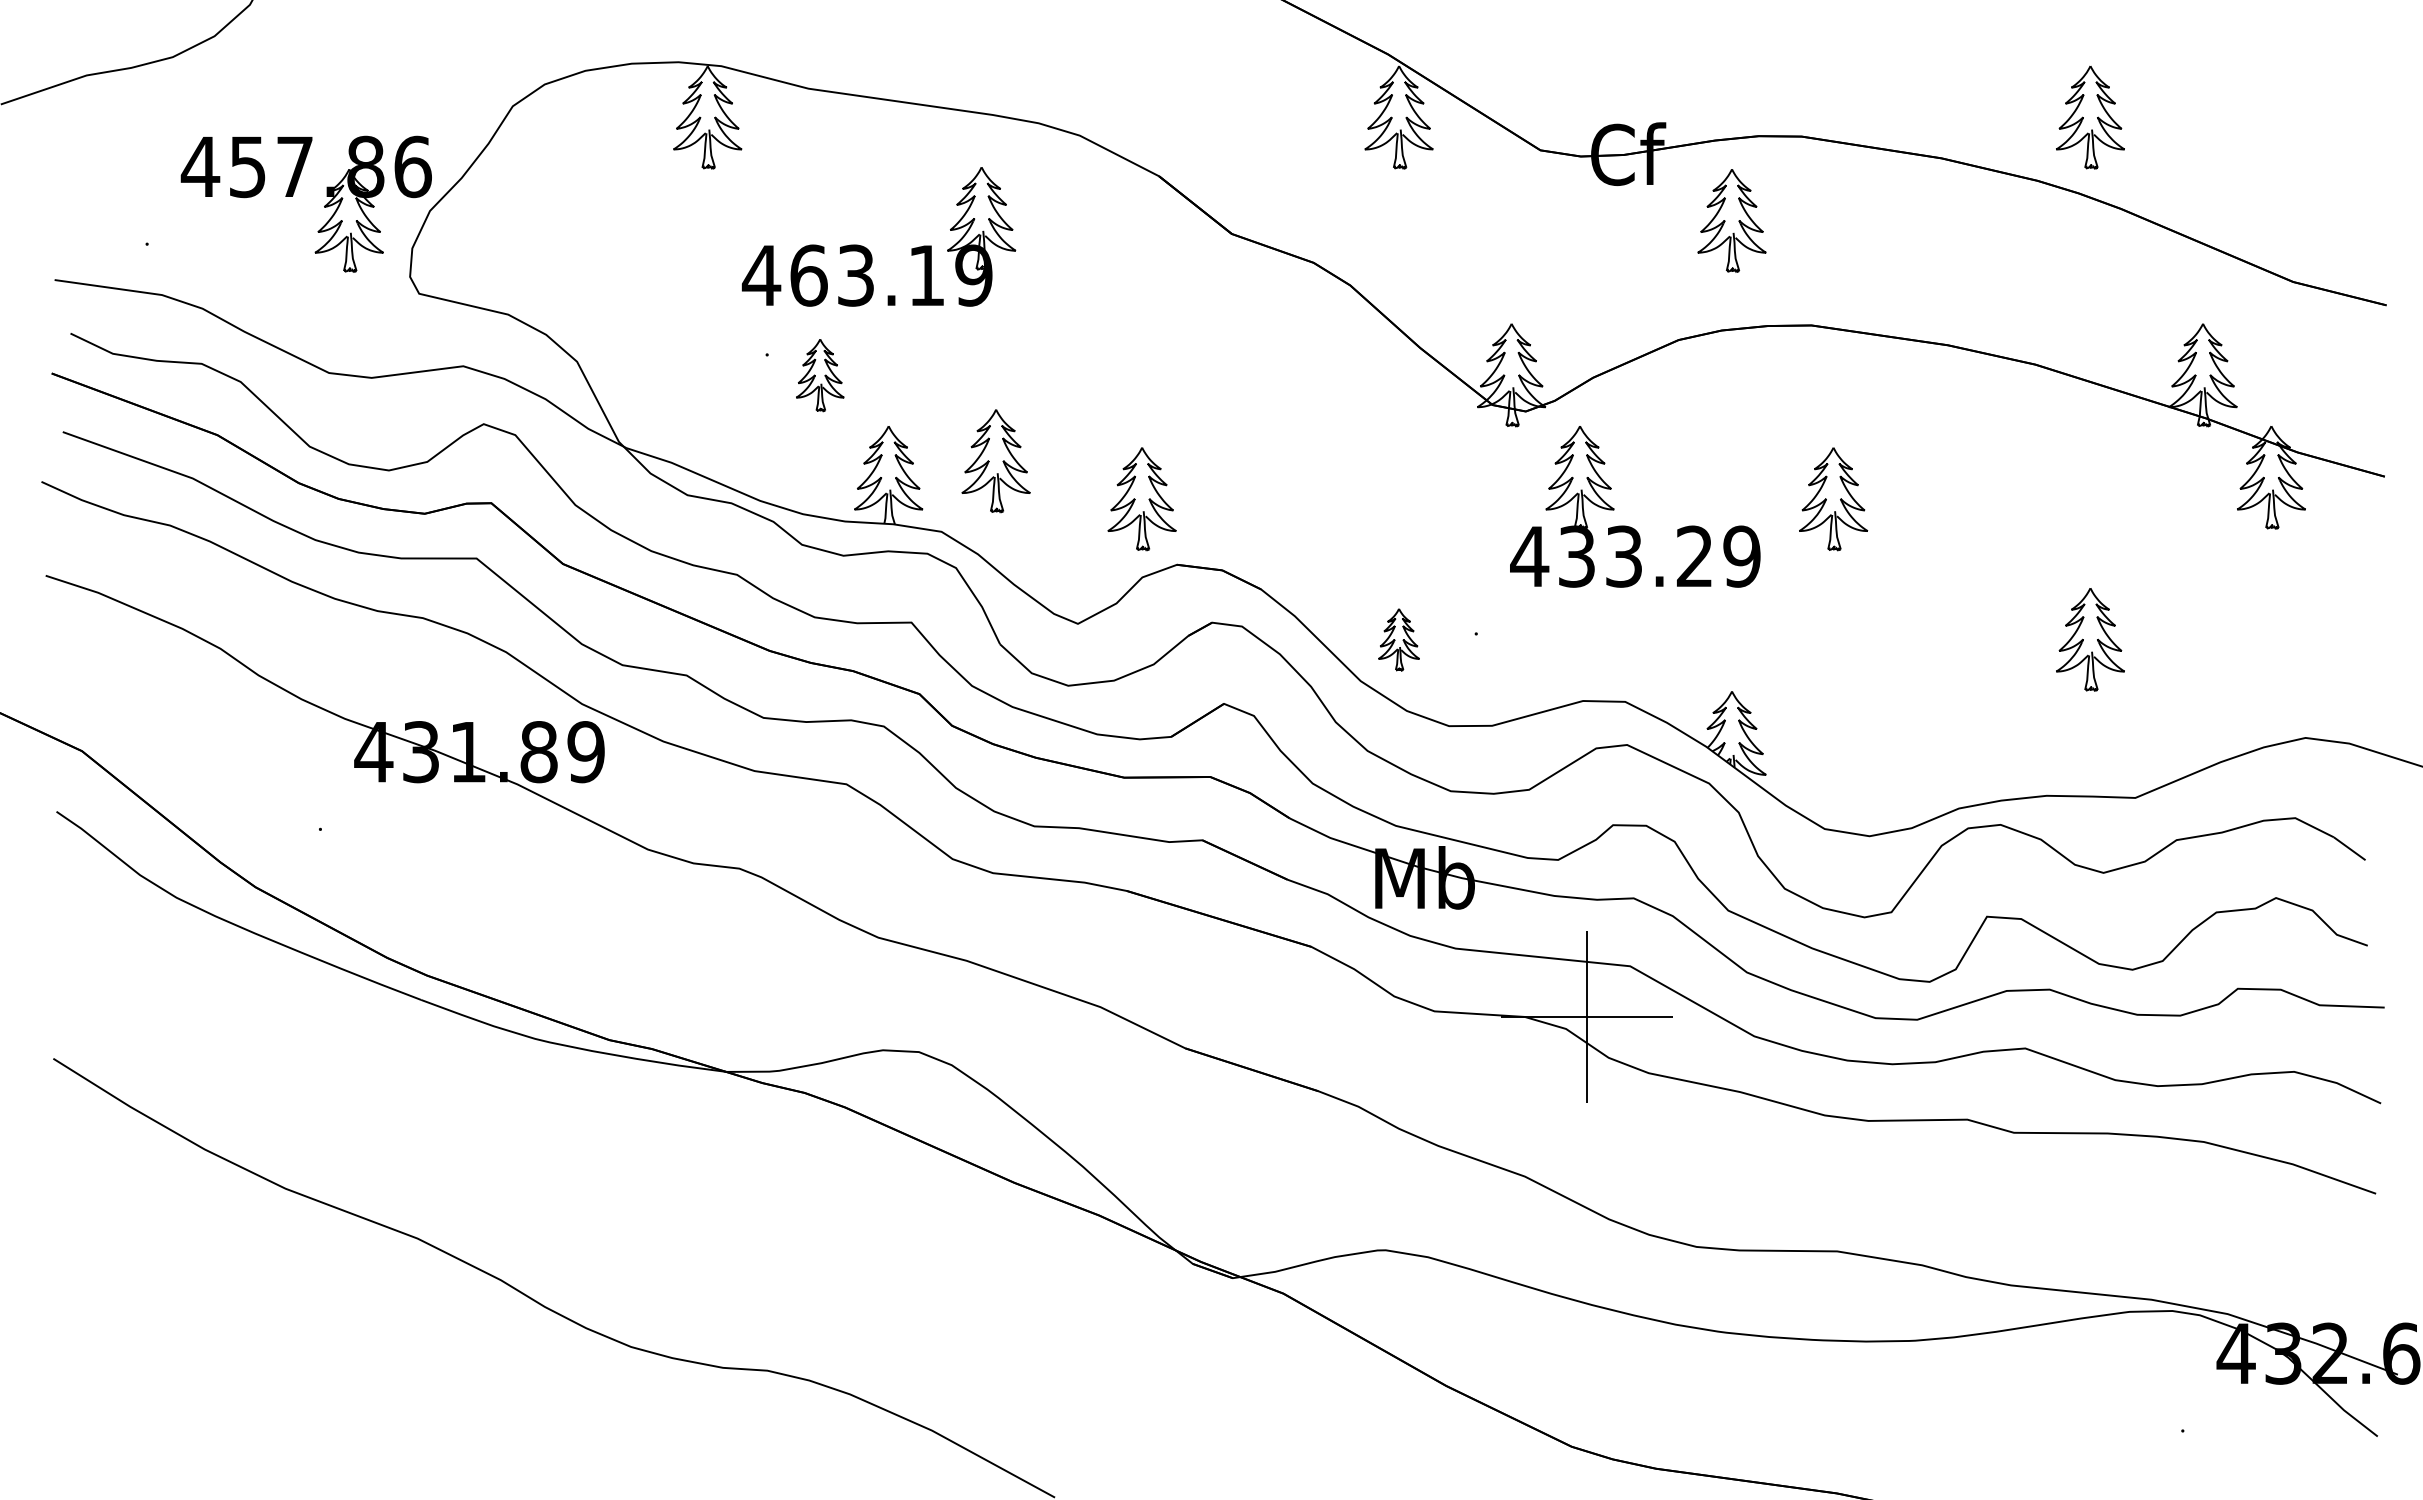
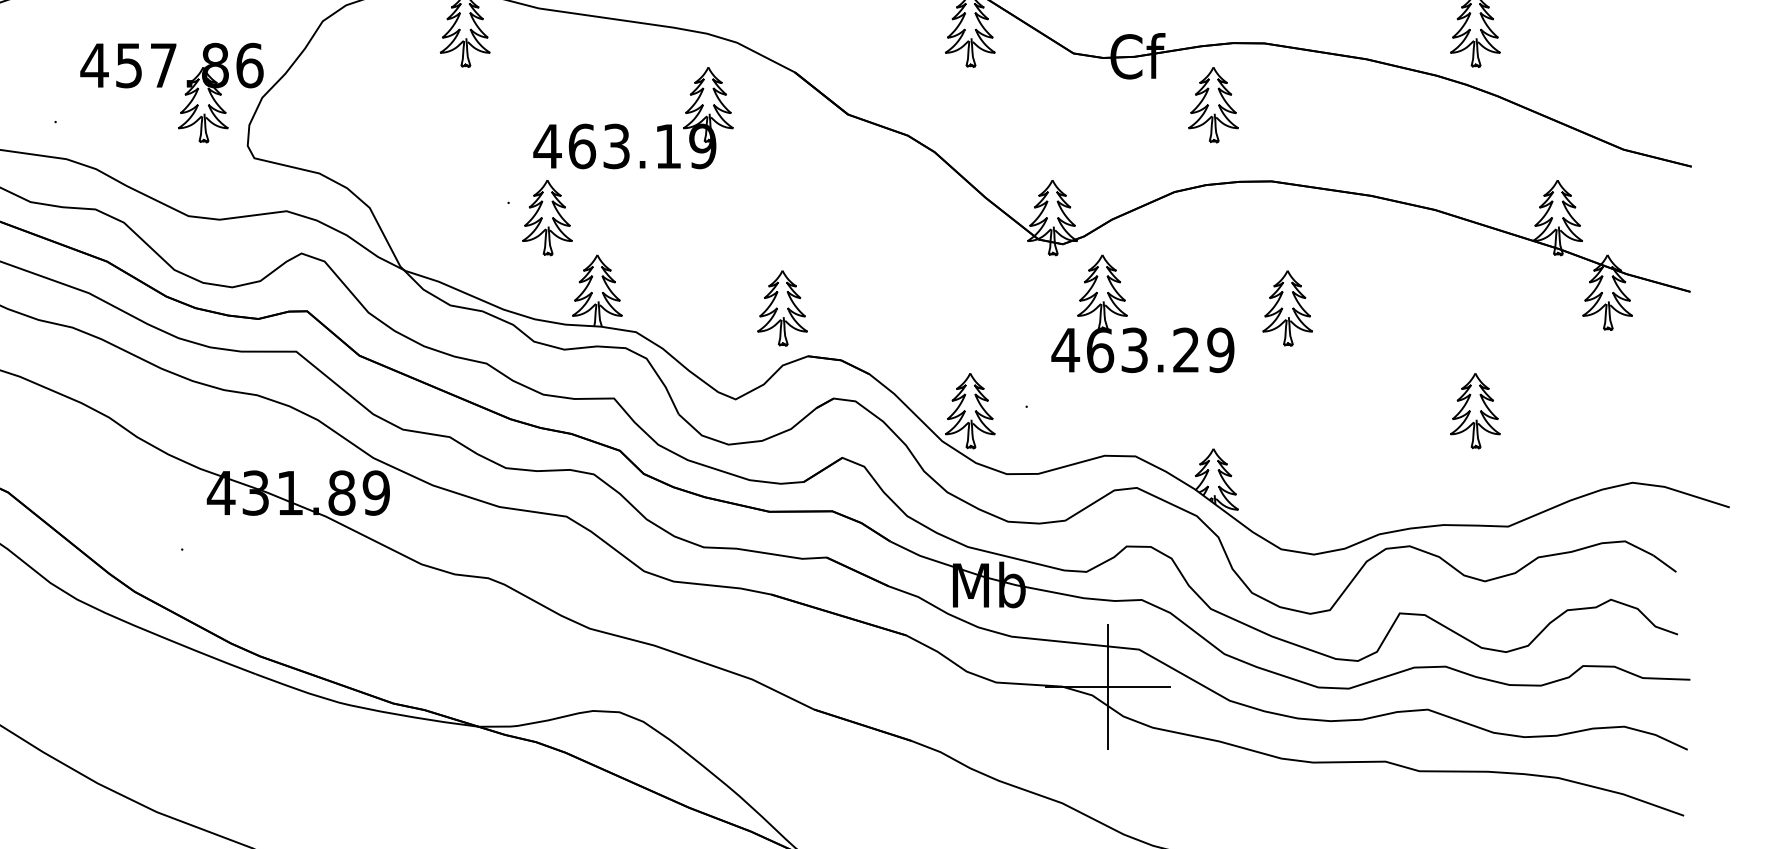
part: (866, 247) -> (624, 125), moved
part: (819, 375) -> (546, 217), size x1.43
part: (995, 461) -> (675, 280), removed
text: (1576, 556) -> (1099, 350), 433.29 -> 463.29
part: (1398, 639) -> (969, 410), size x1.67

